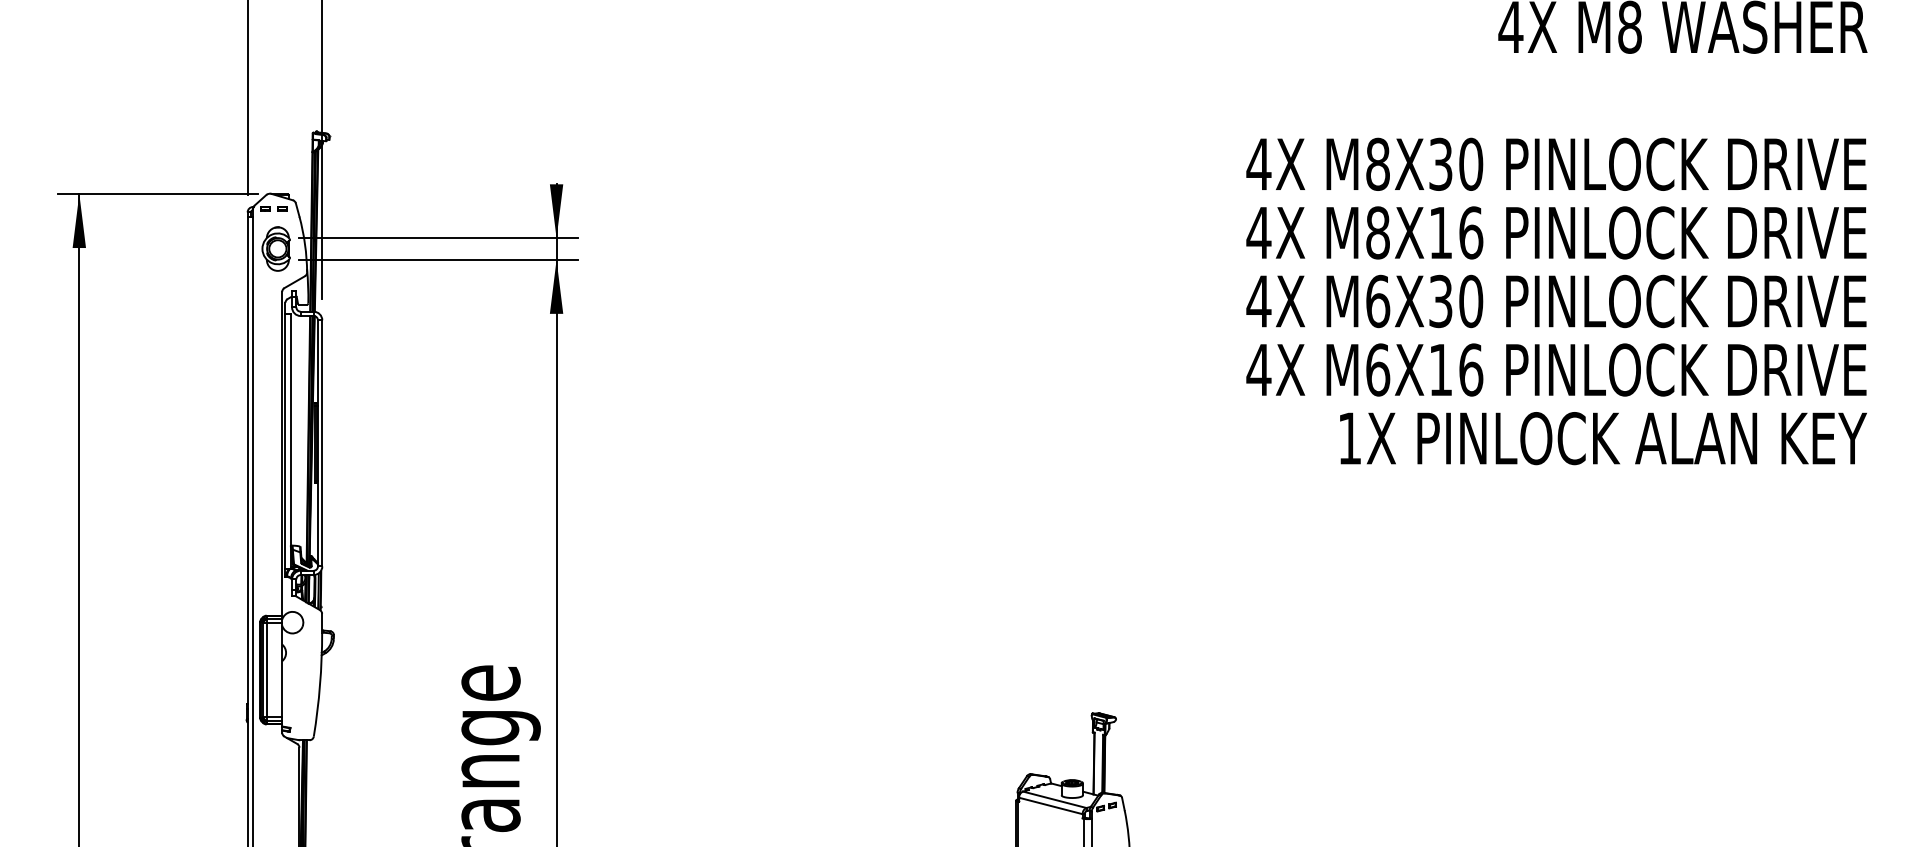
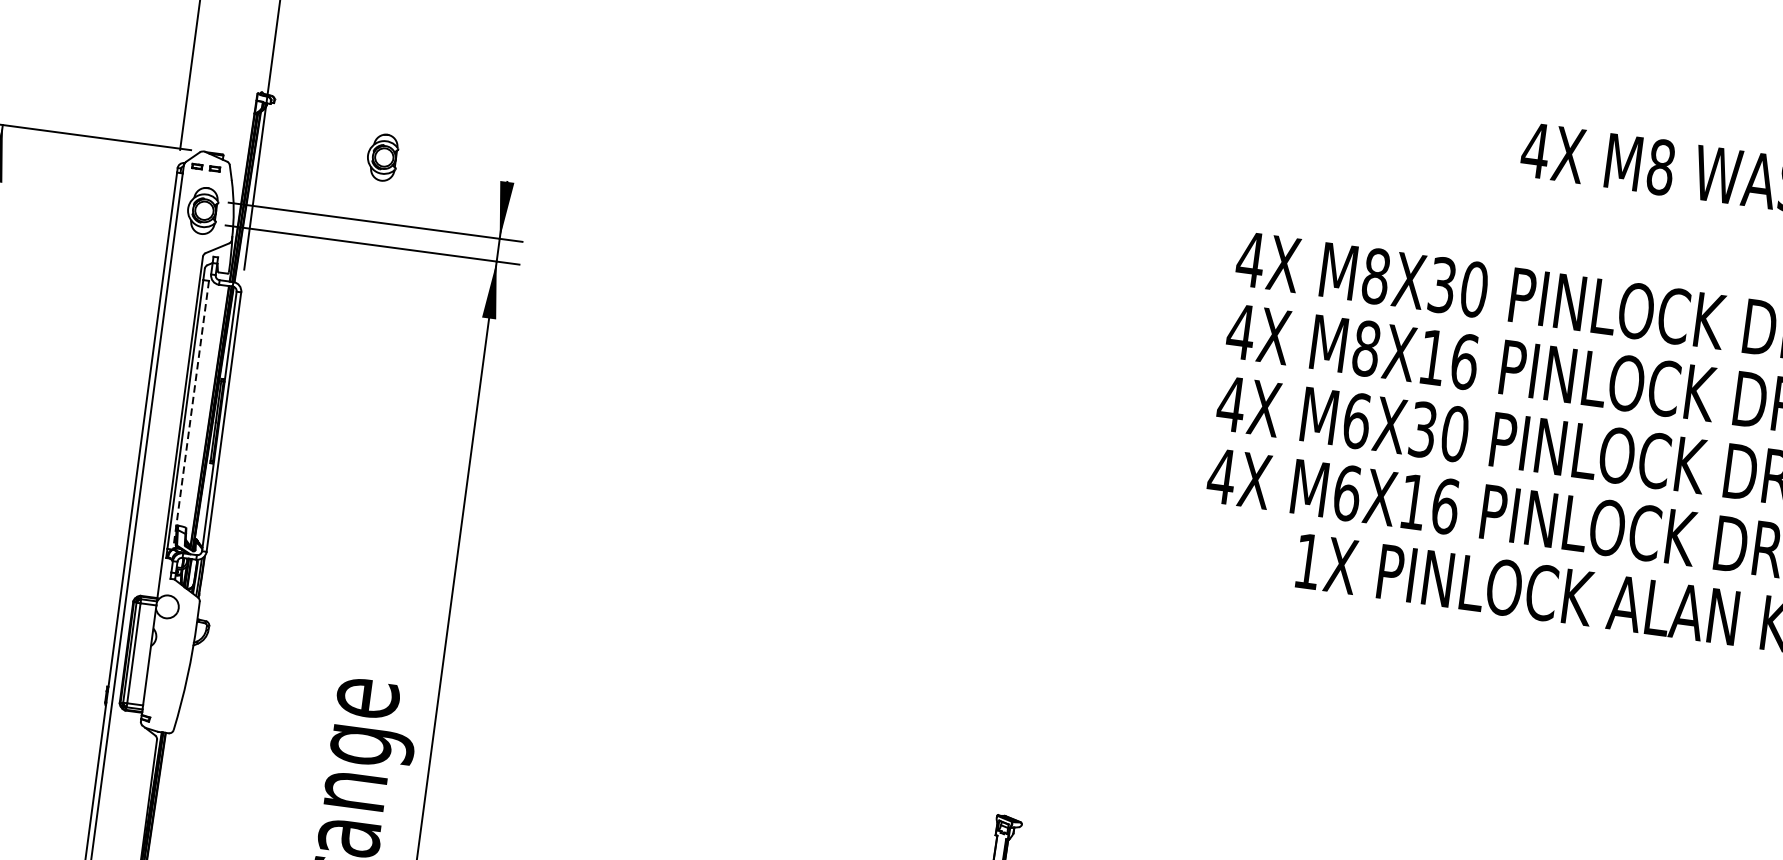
part: (436, 176) -> (381, 156), added
line: (290, 441) -> (190, 415), solid -> dashed

